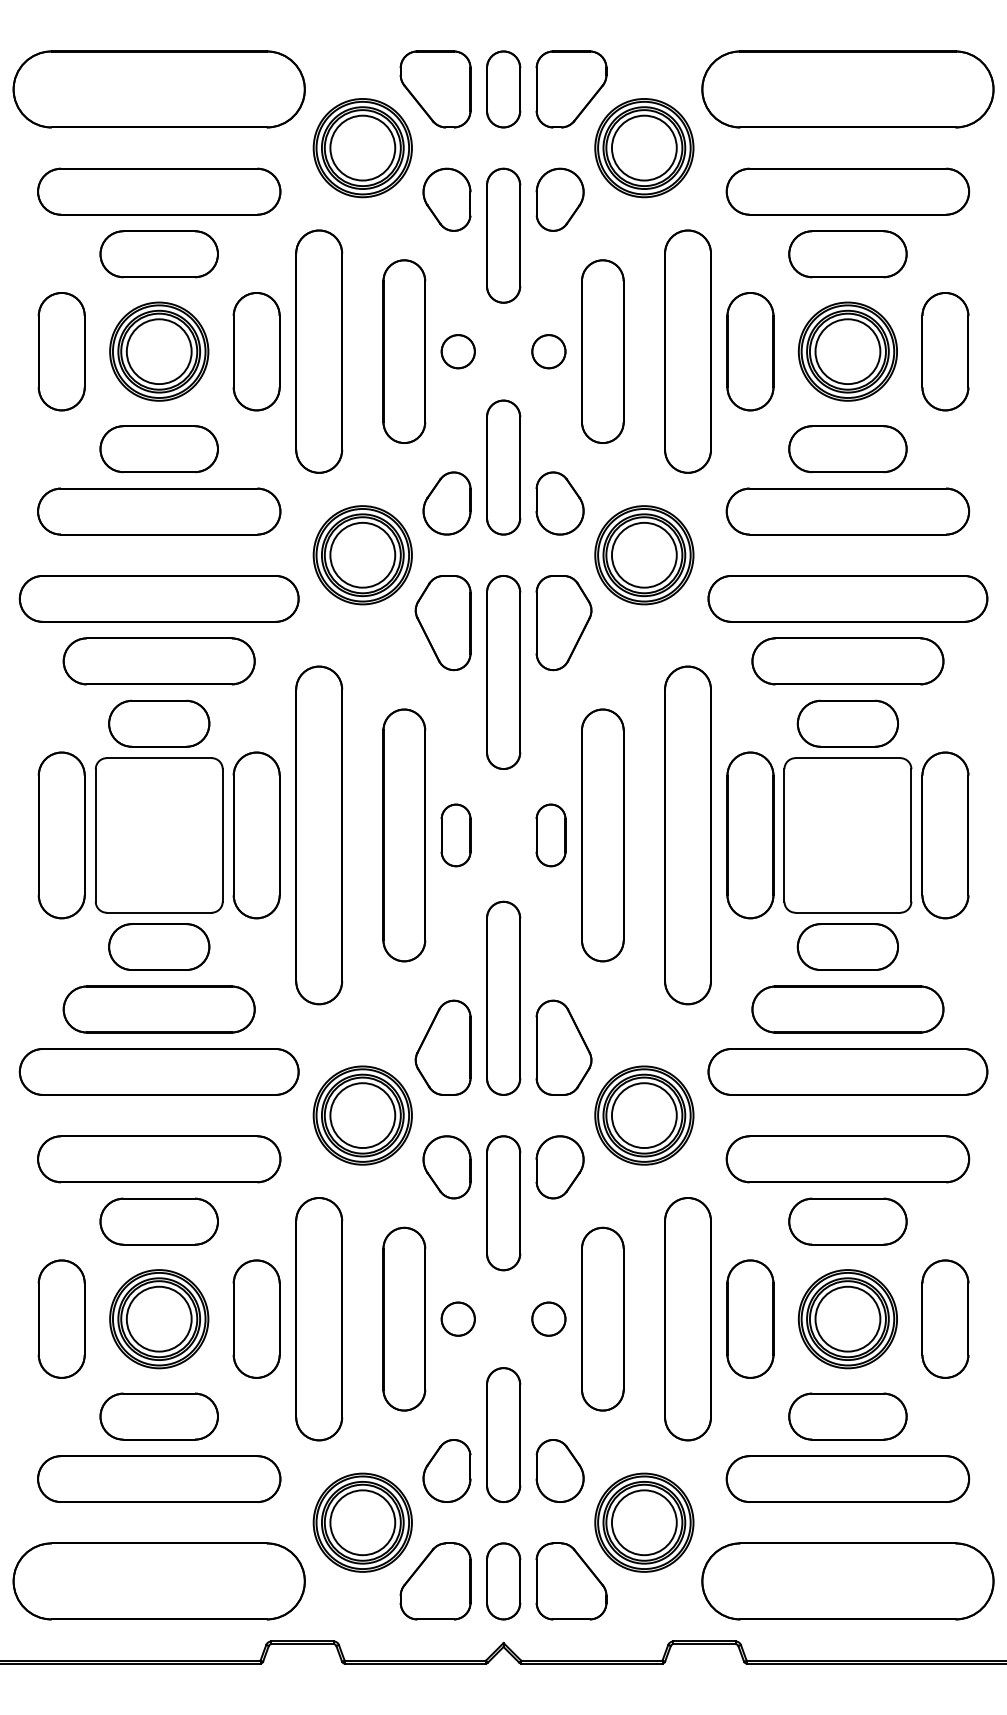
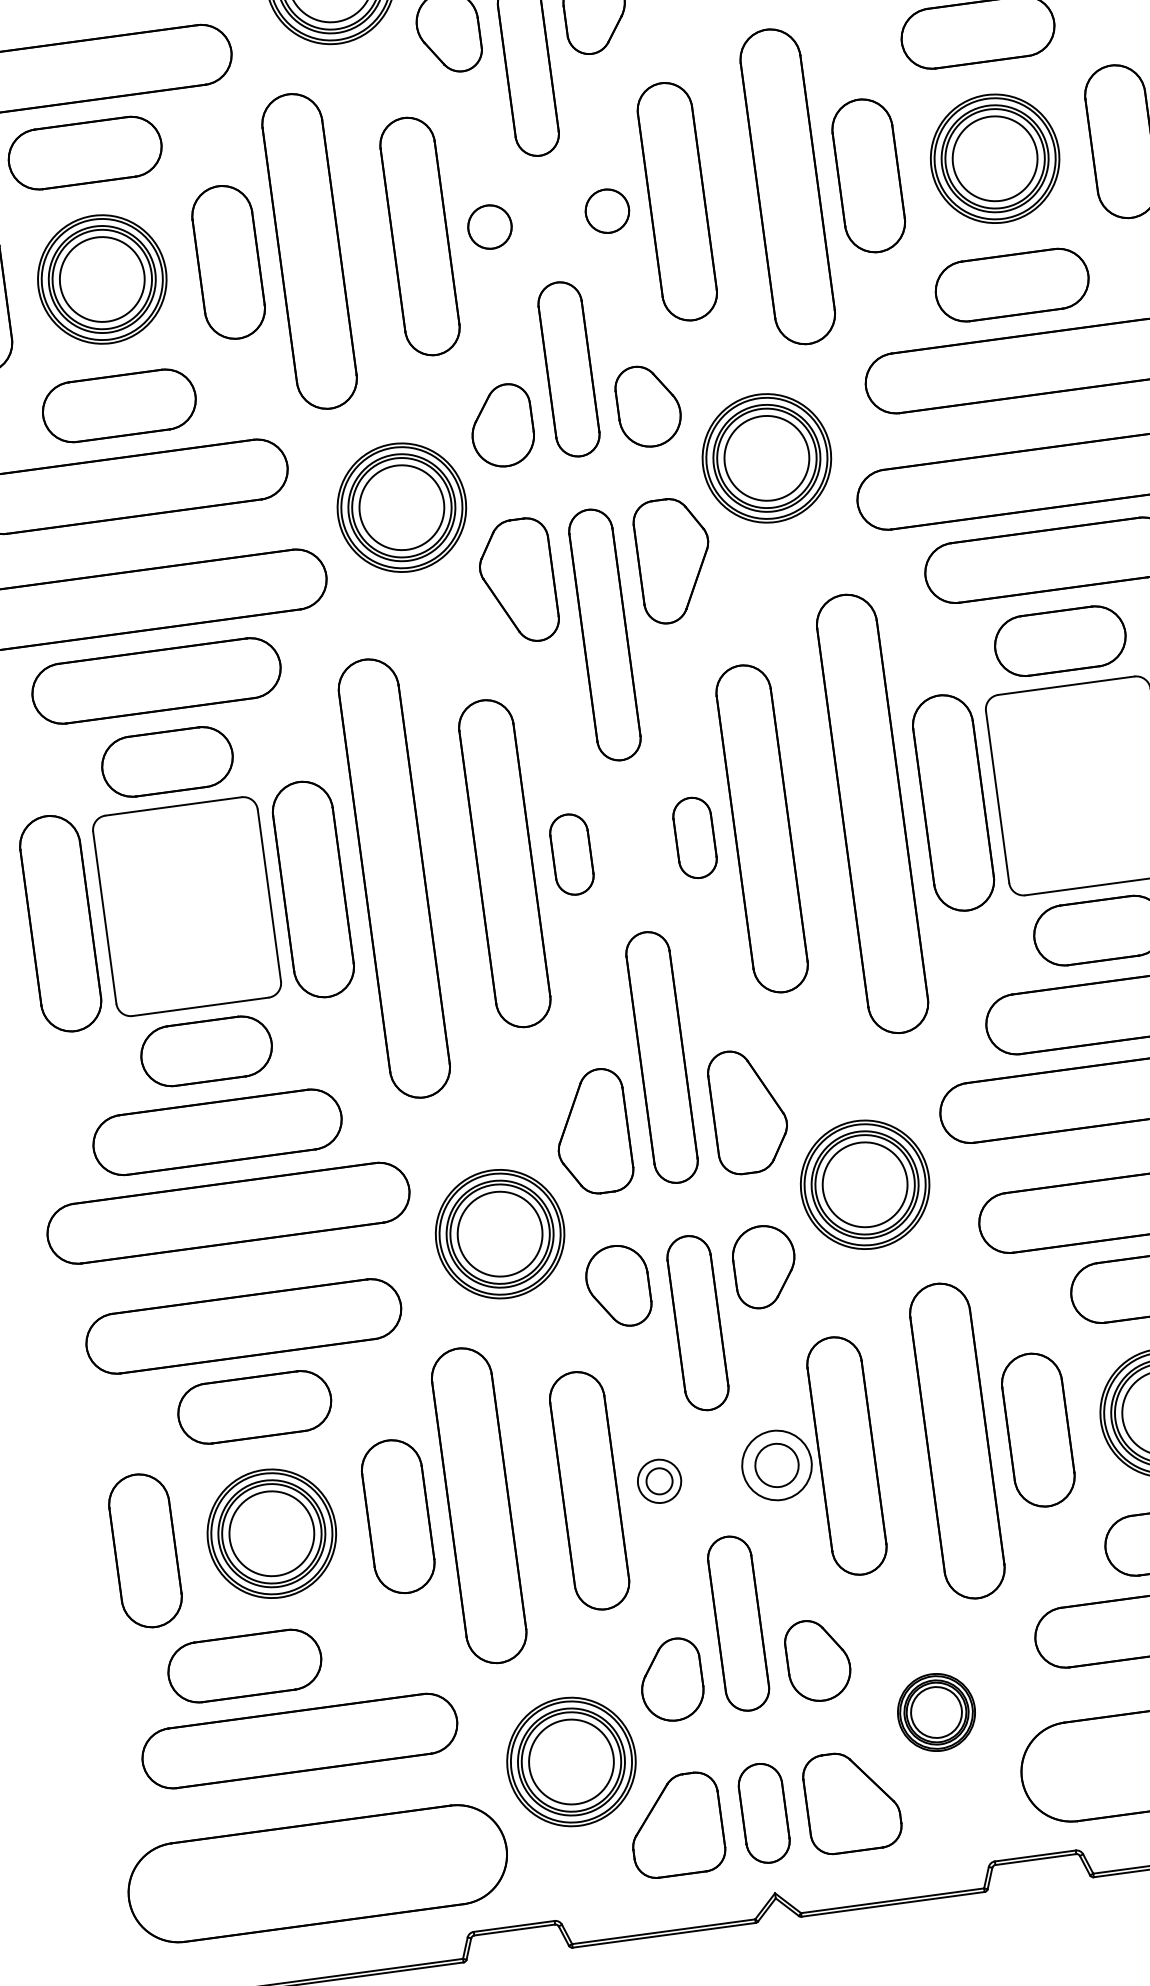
circle: (457, 1318) -> (658, 1480), size x0.6
circle: (548, 1318) -> (776, 1464), size x1.6
part: (158, 1416) -> (243, 1666), moved
part: (644, 1522) -> (936, 1712), size x0.6

